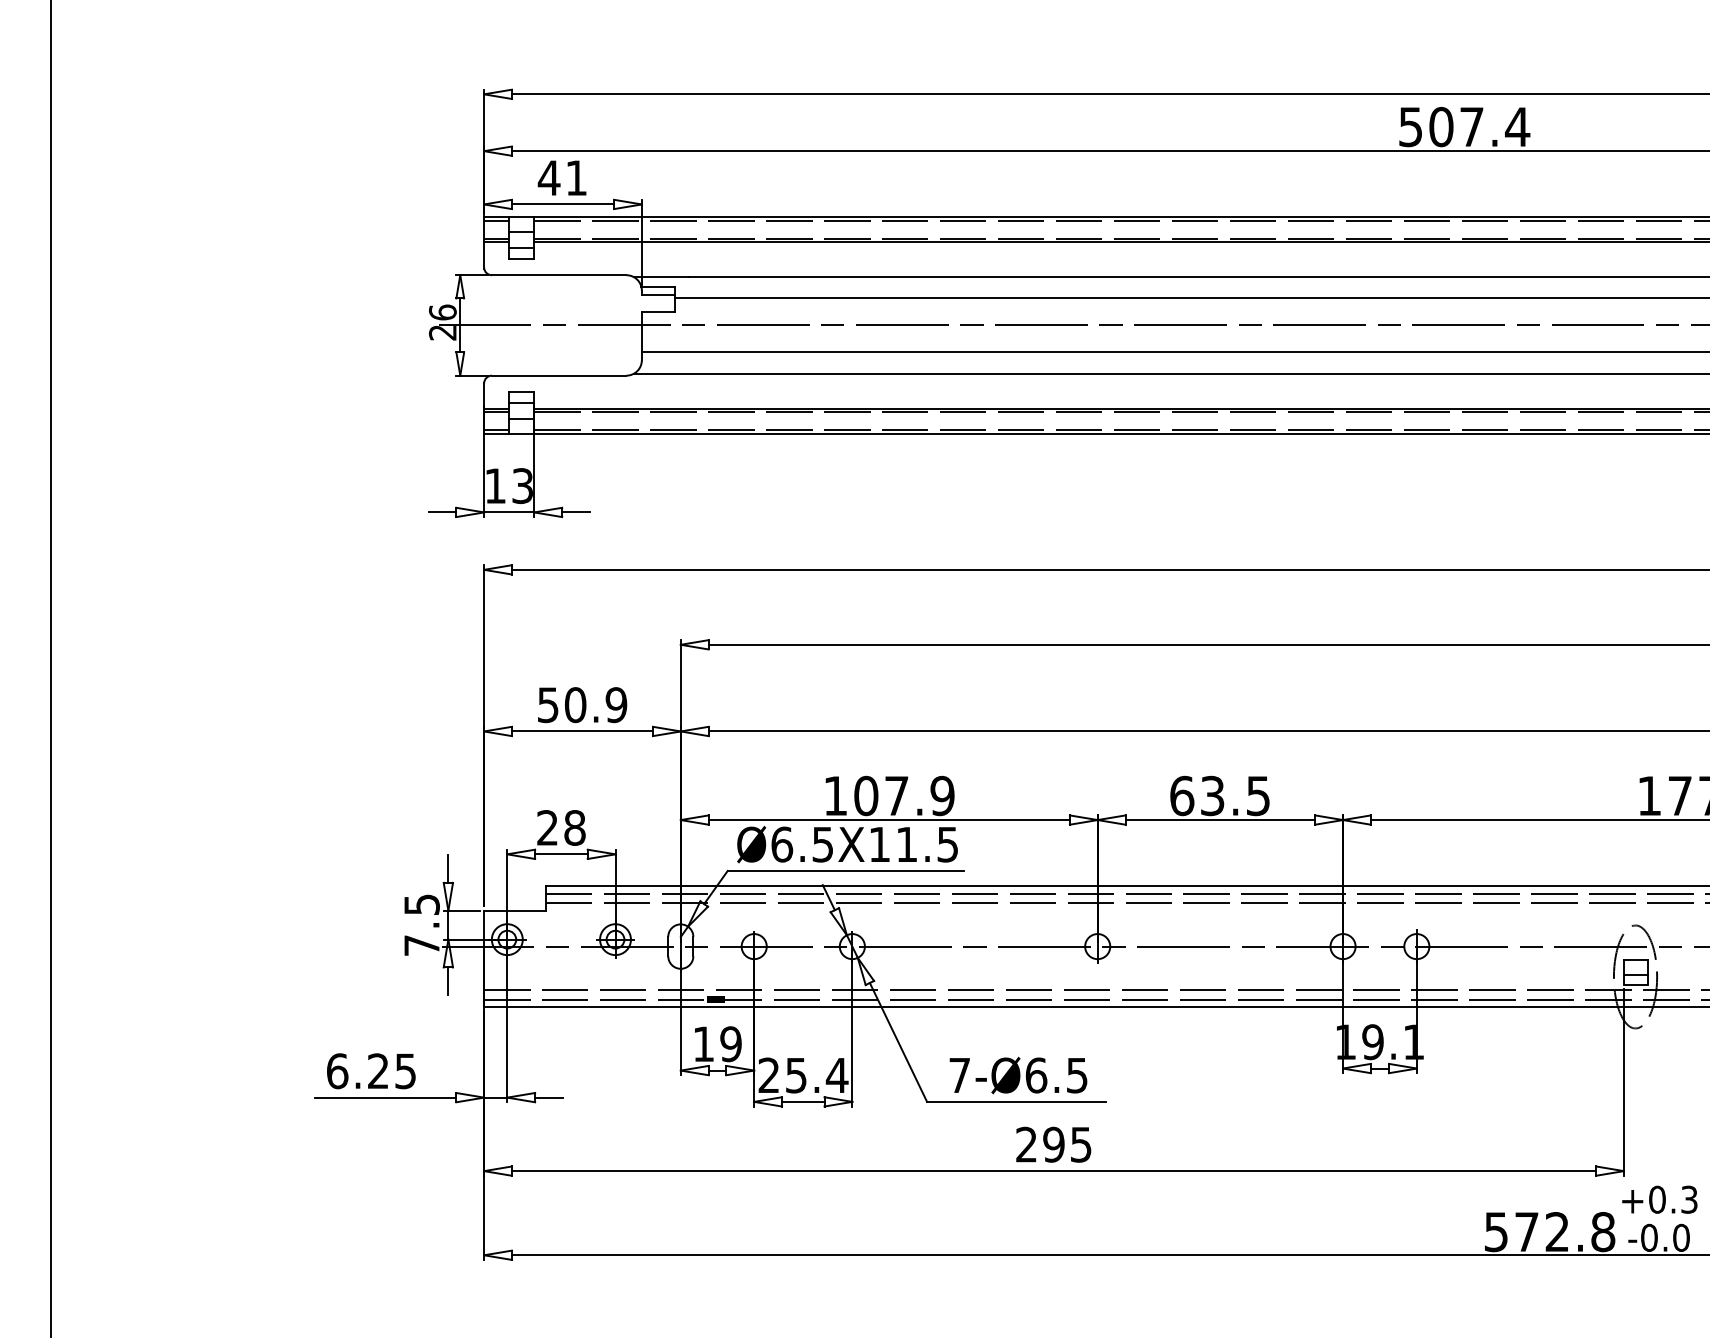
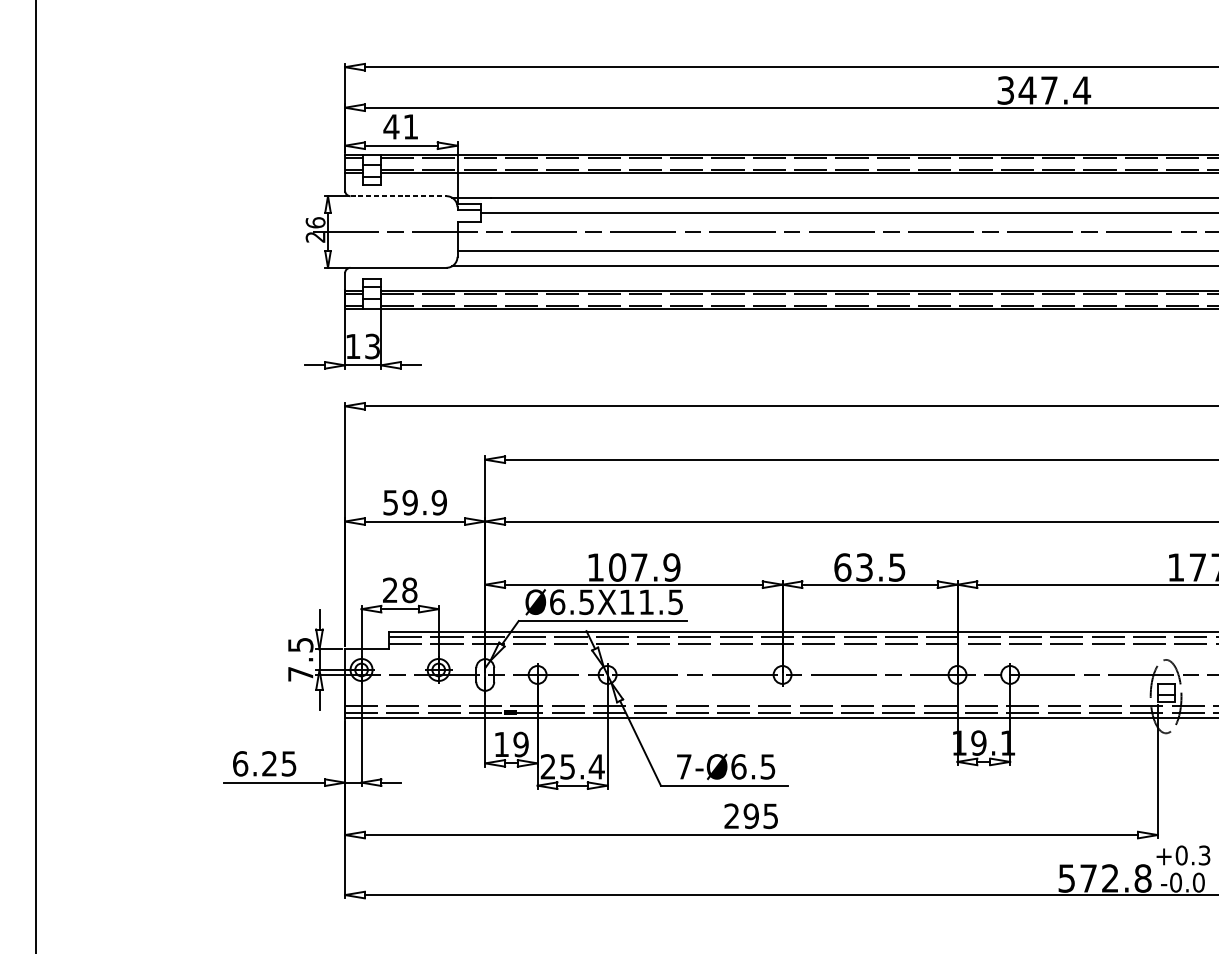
text: (1426, 127) -> (1017, 90), 507.4 -> 347.4
line: (559, 275) -> (398, 196), solid -> dashed
text: (575, 705) -> (410, 503), 50.9 -> 59.9

